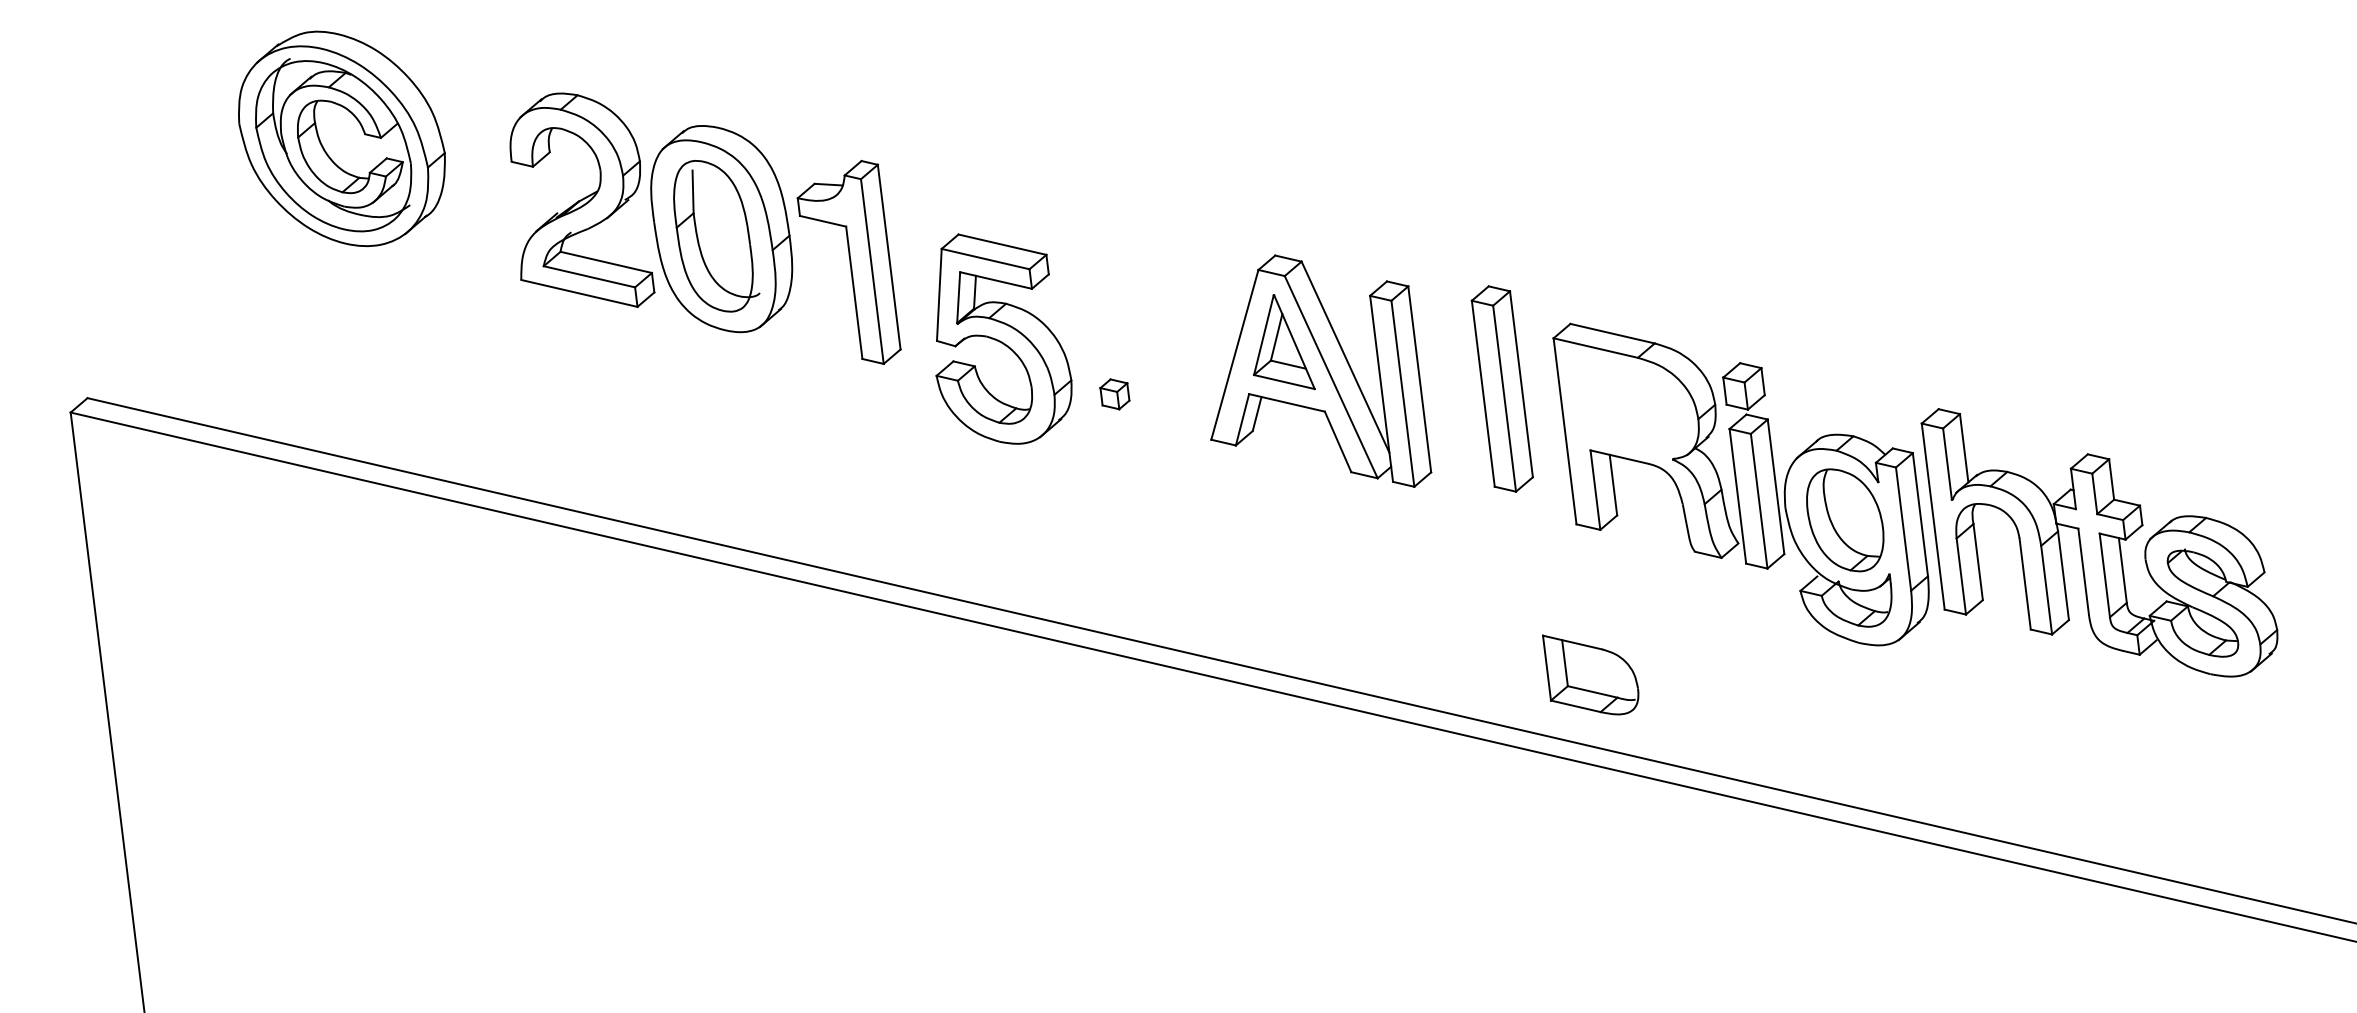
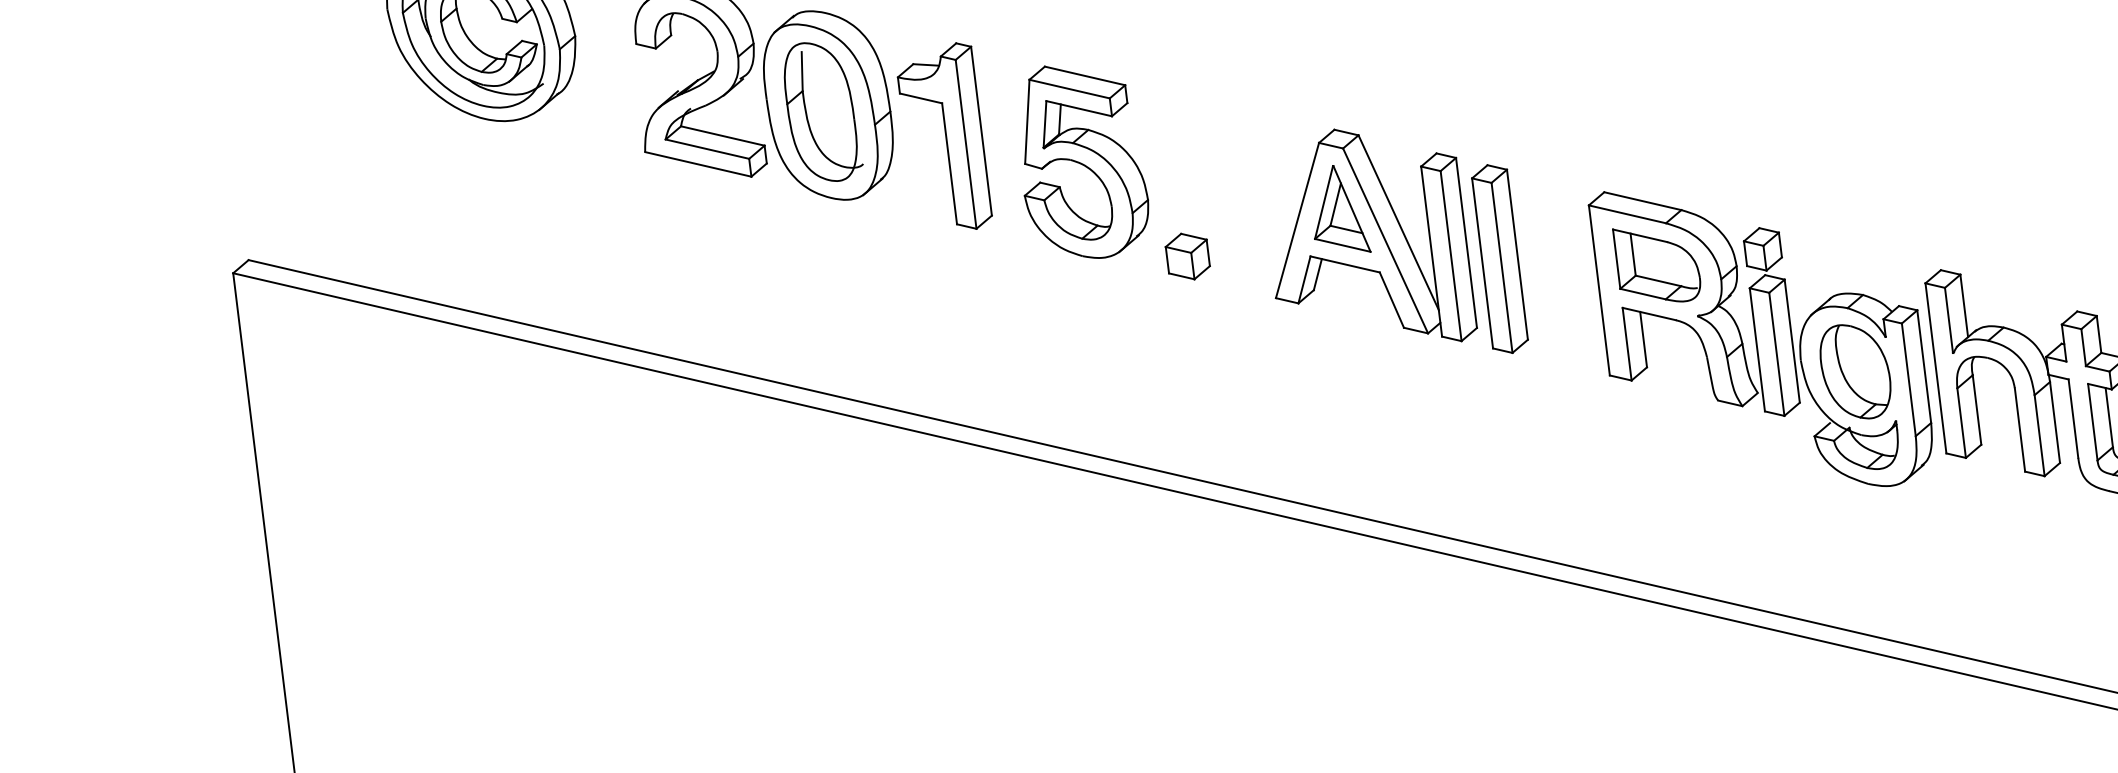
part: (1003, 338) -> (1085, 161), moved
part: (1501, 388) -> (1499, 258), moved
part: (1114, 394) -> (1187, 256), size x1.67
part: (1590, 674) -> (1656, 265), moved

